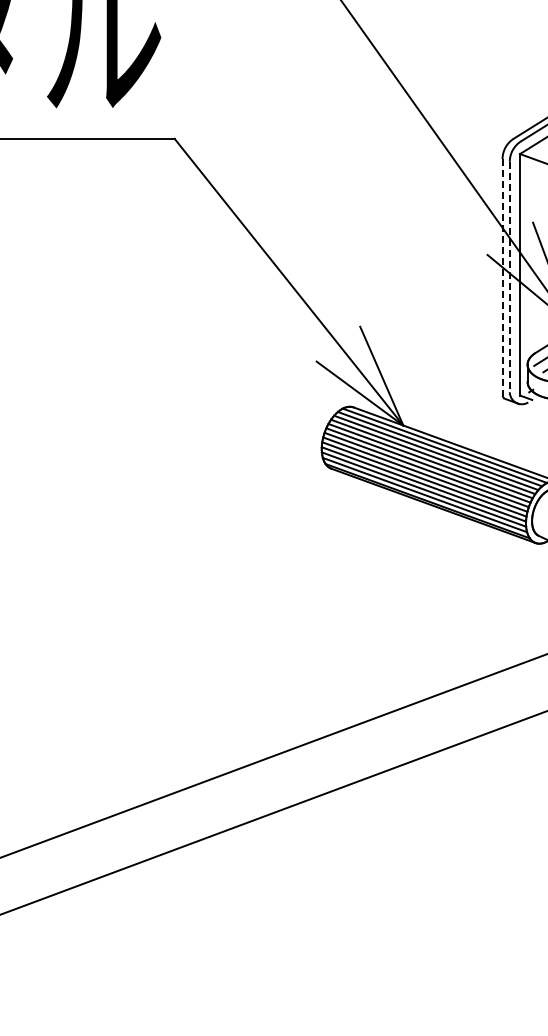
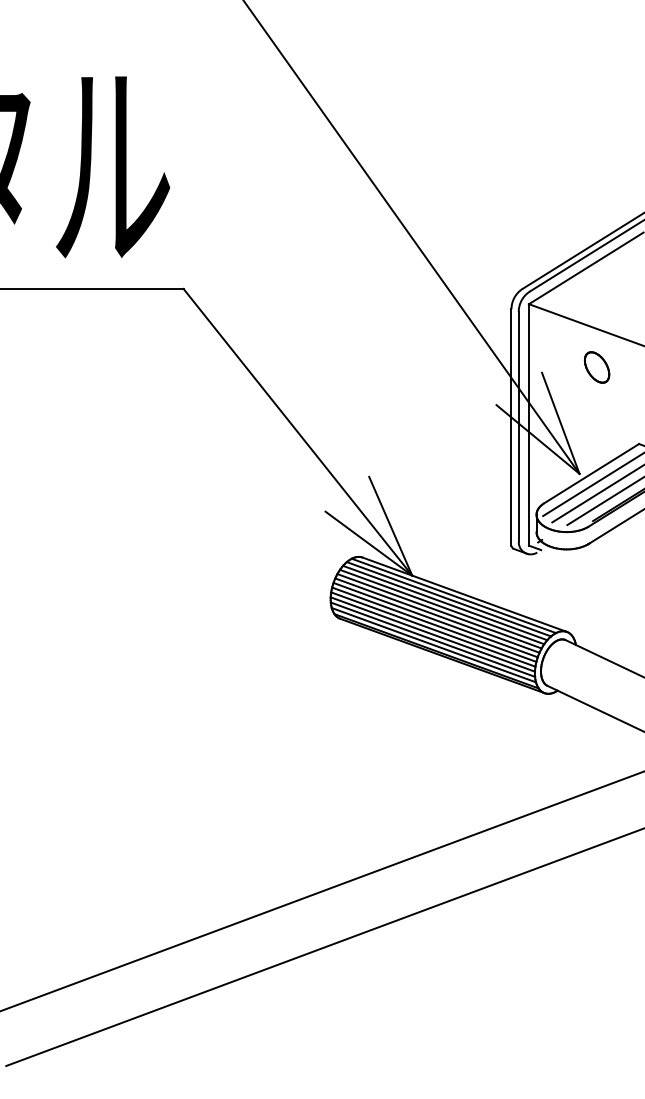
line: (509, 277) -> (518, 427), dashed -> solid
line: (502, 278) -> (511, 428), dashed -> solid

